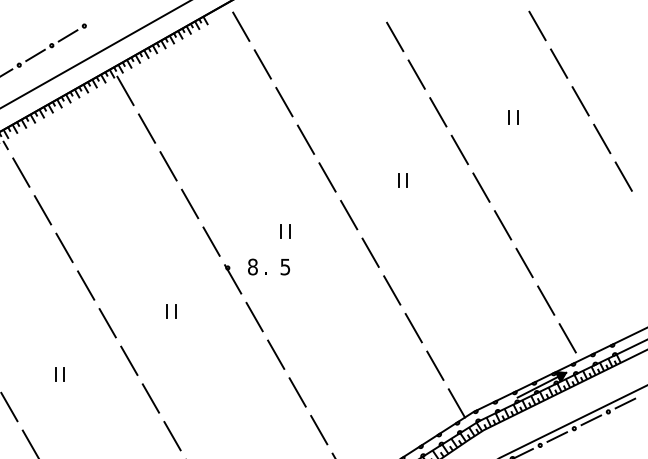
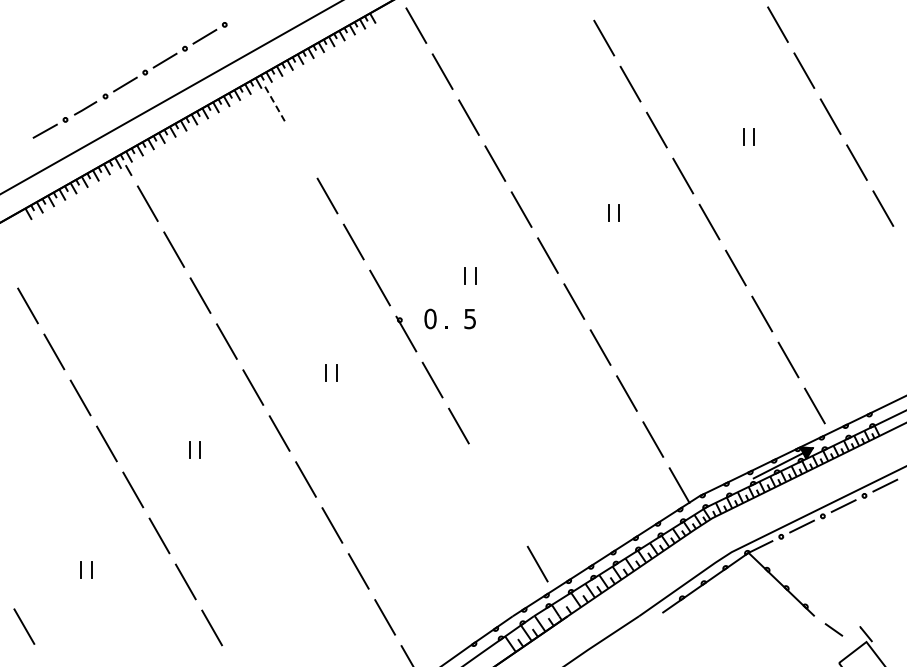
line: (125, 91) -> (274, 104), solid -> dashed
line: (147, 128) -> (301, 149), removed
text: (252, 266) -> (430, 318), 8 -> 0
line: (297, 391) -> (485, 471), removed
line: (319, 429) -> (511, 517), removed

